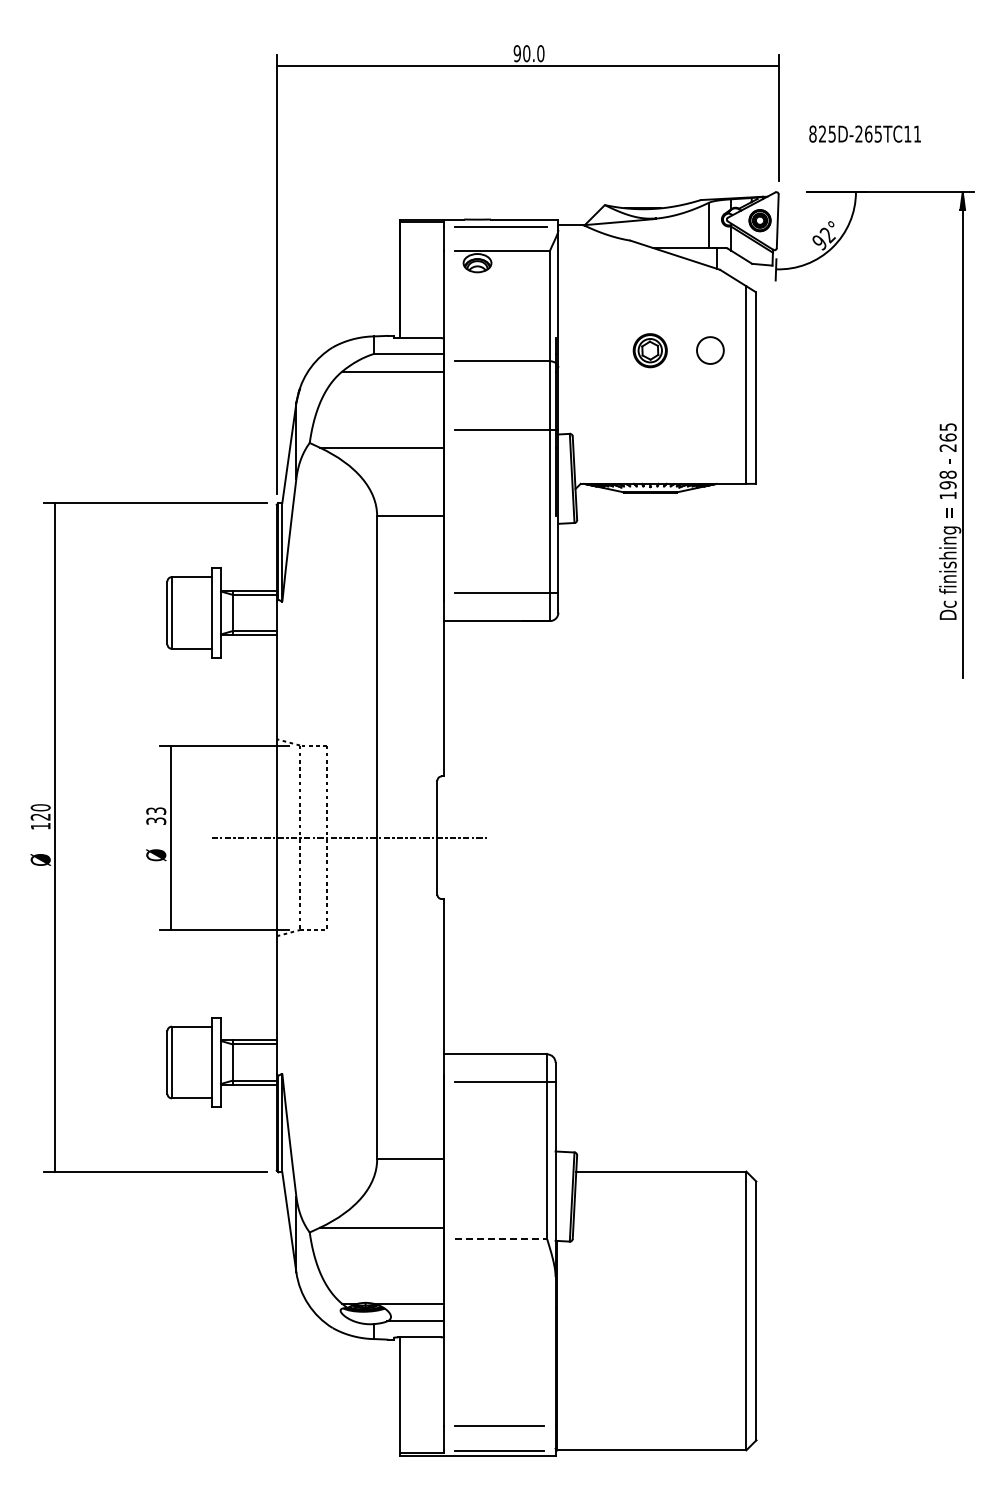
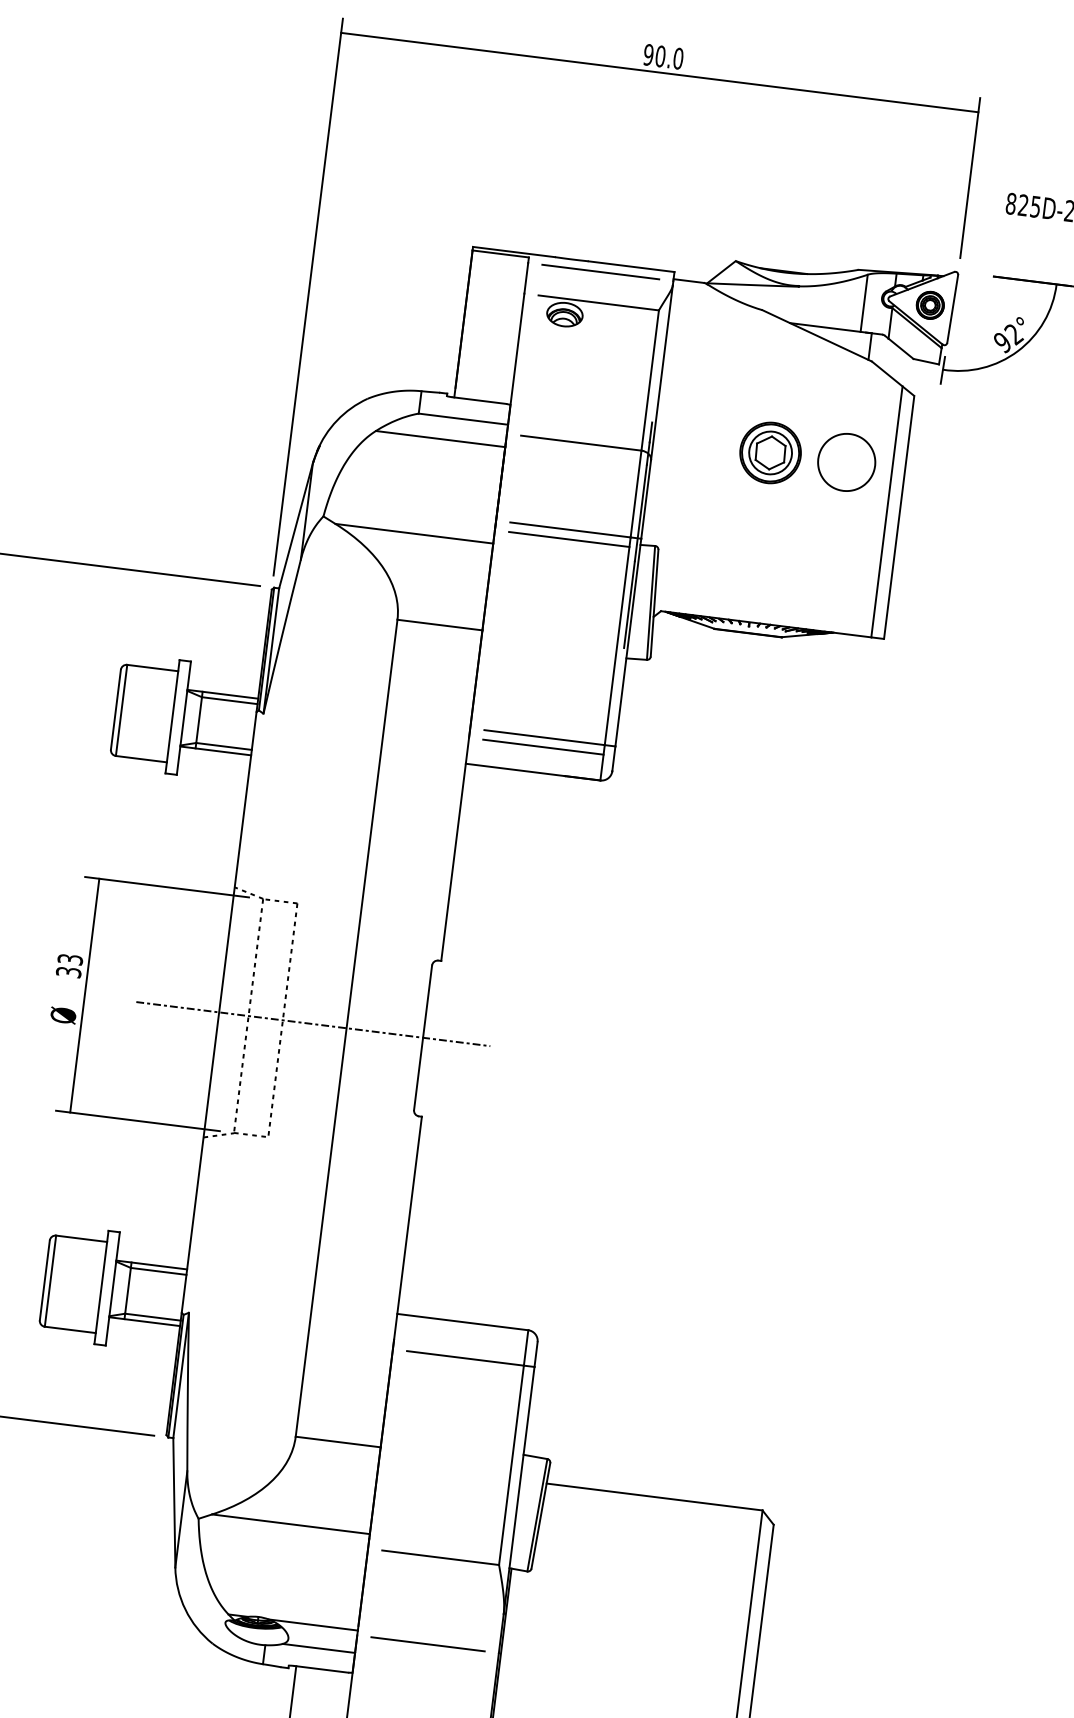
part: (649, 350) -> (769, 452), size x1.43
part: (710, 350) -> (846, 462), size x1.67
line: (502, 437) -> (569, 539), added
line: (502, 600) -> (543, 746), added
line: (501, 1239) -> (440, 1557), dashed -> solid
line: (499, 1307) -> (427, 1644), added

